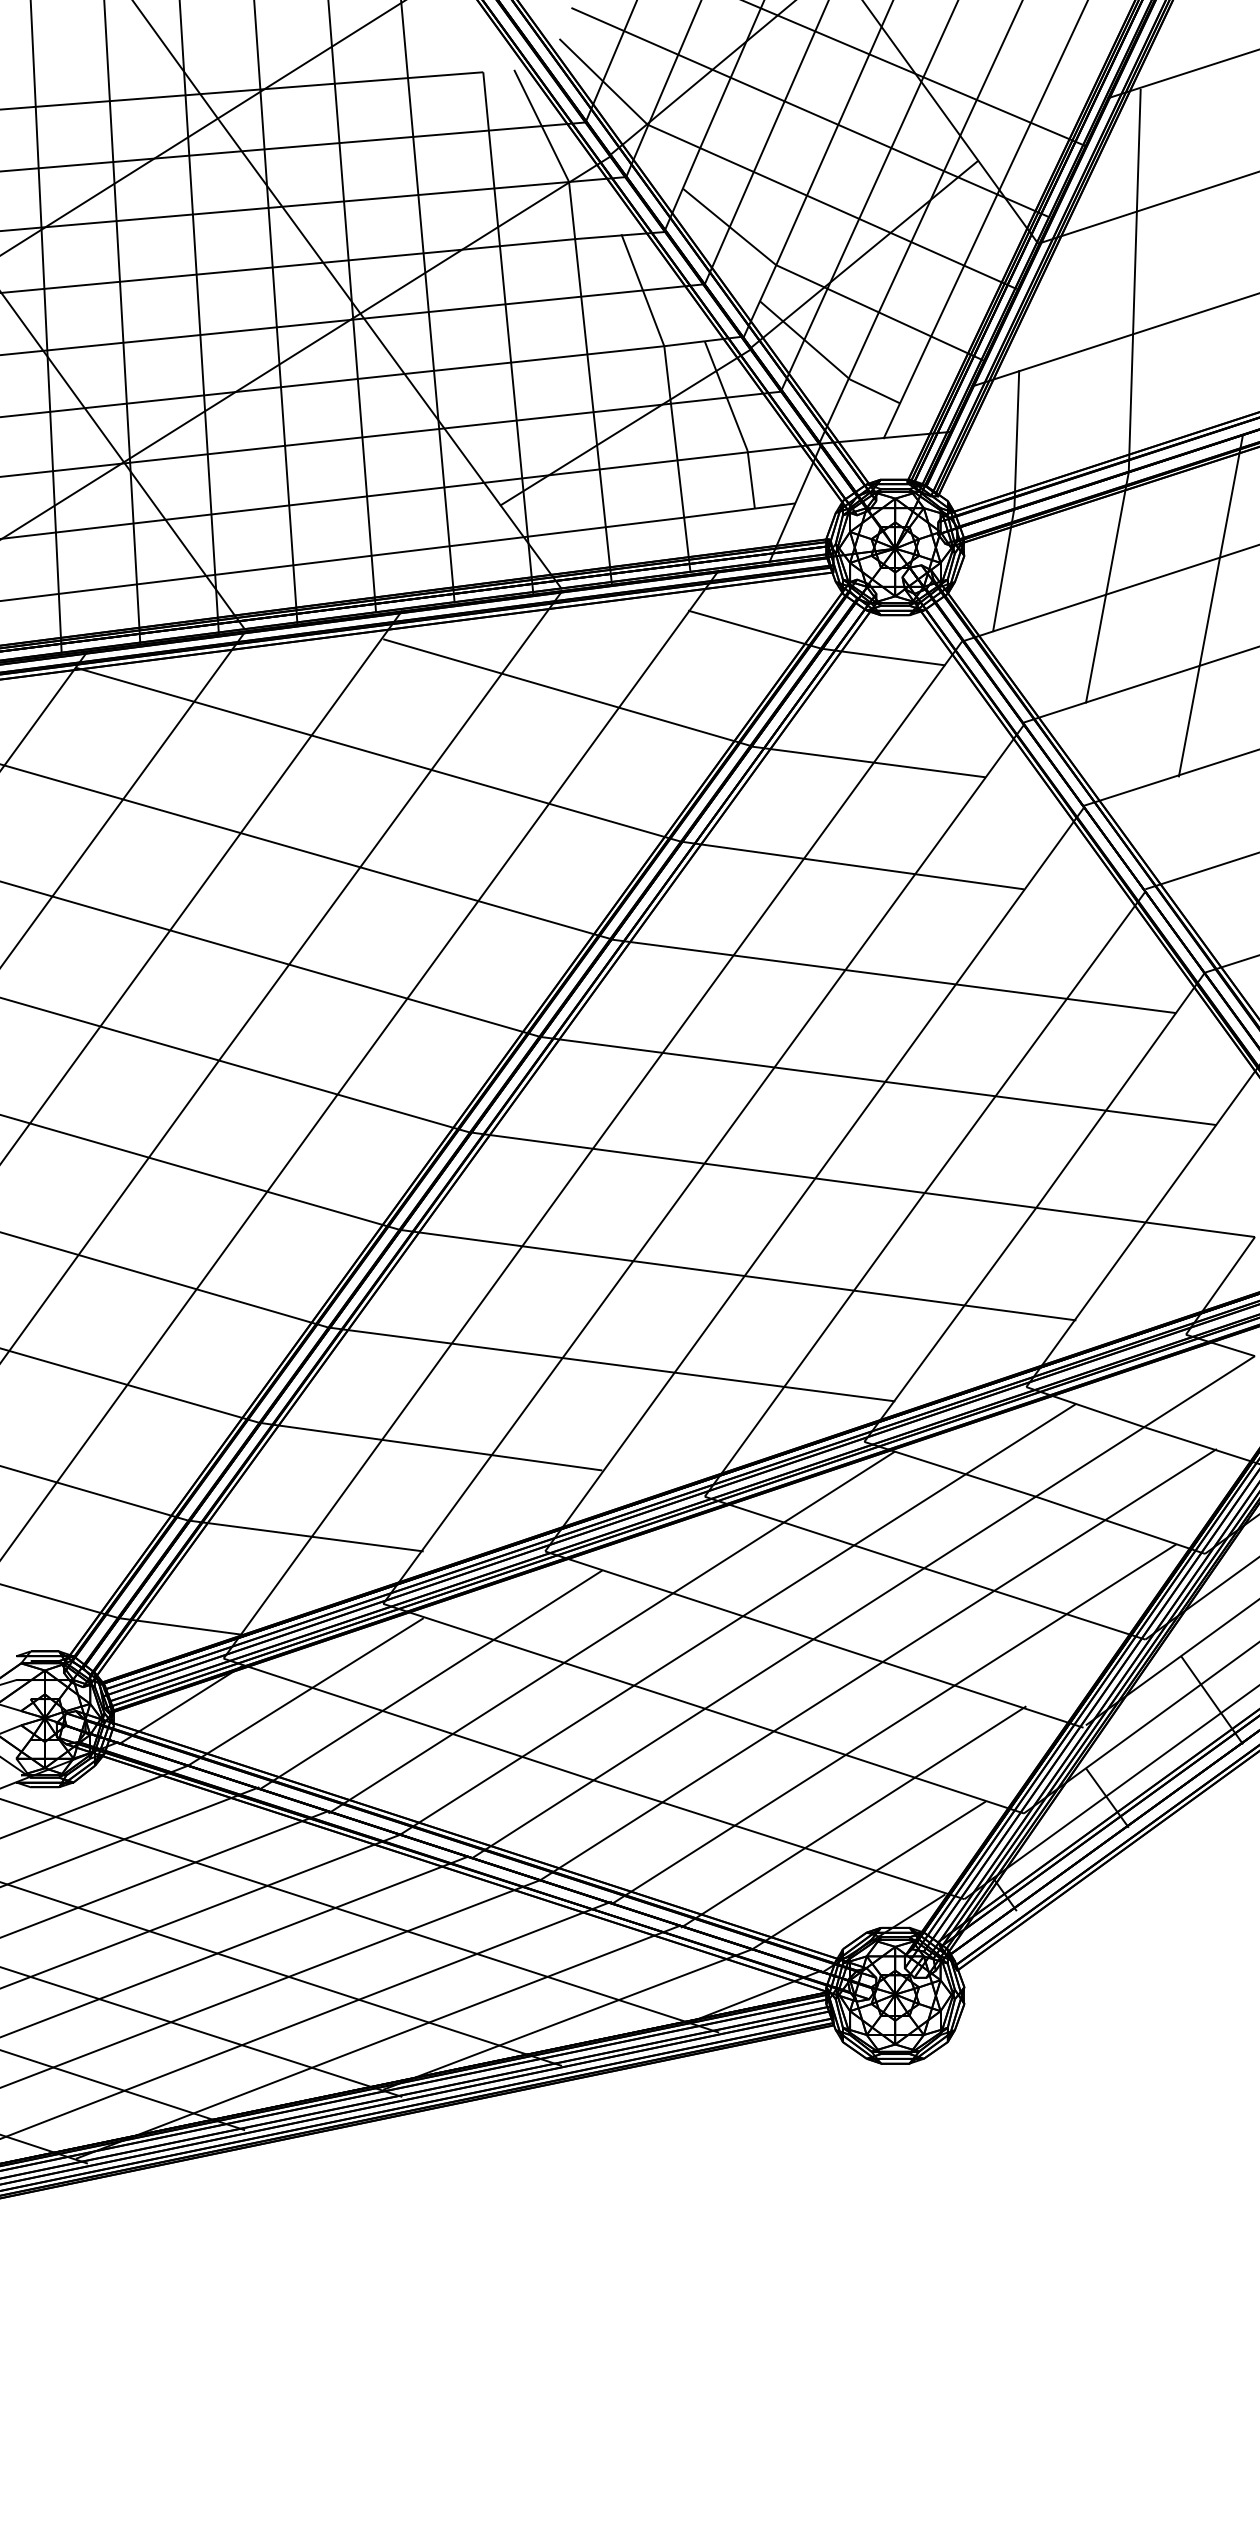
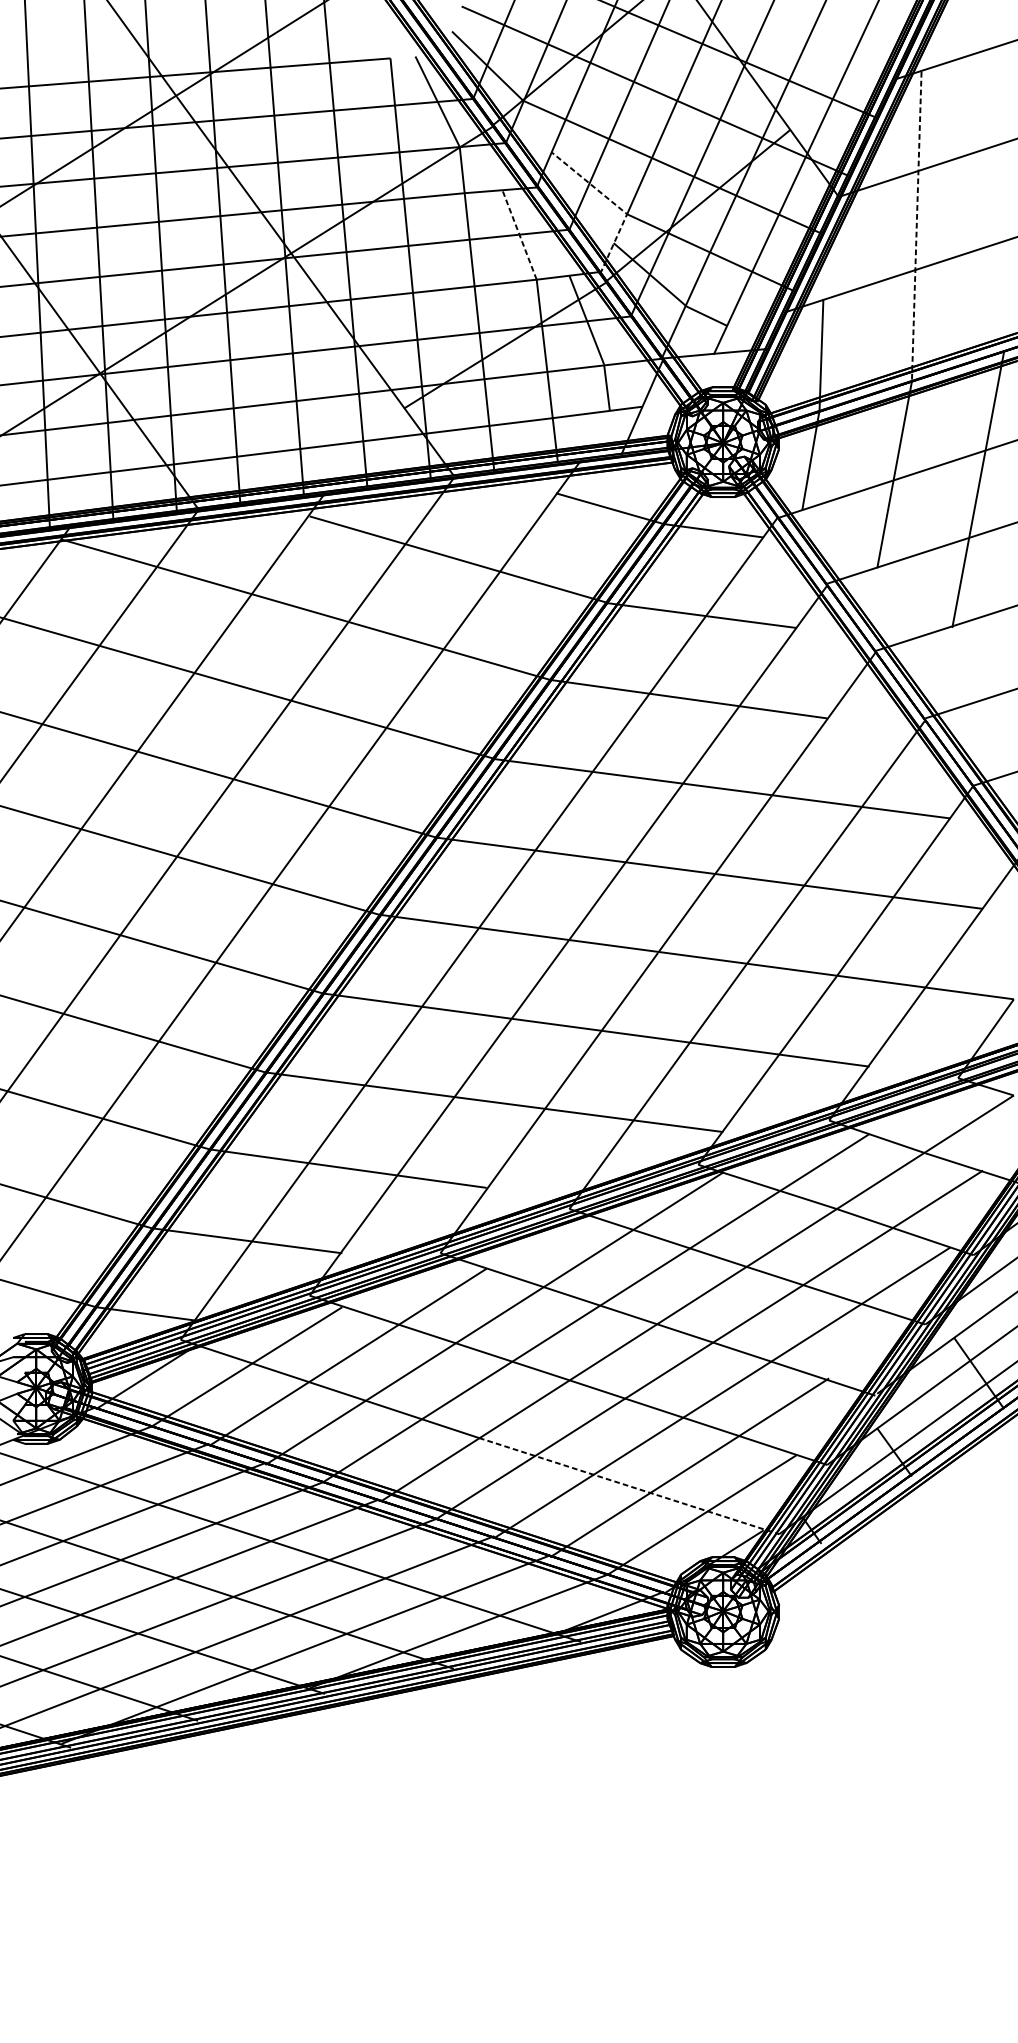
line: (761, 253) -> (615, 204), solid -> dashed
line: (1134, 280) -> (916, 226), solid -> dashed
line: (642, 290) -> (519, 234), solid -> dashed
line: (779, 1839) -> (629, 1485), solid -> dashed

